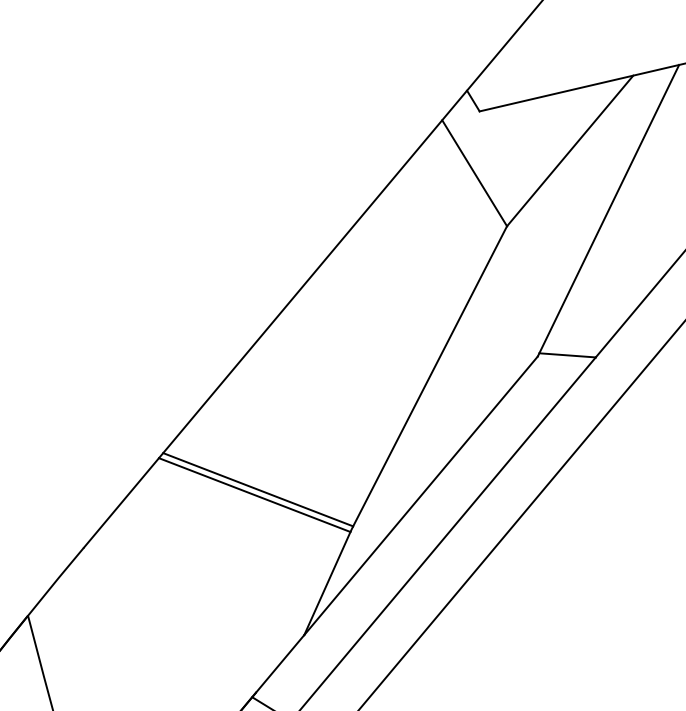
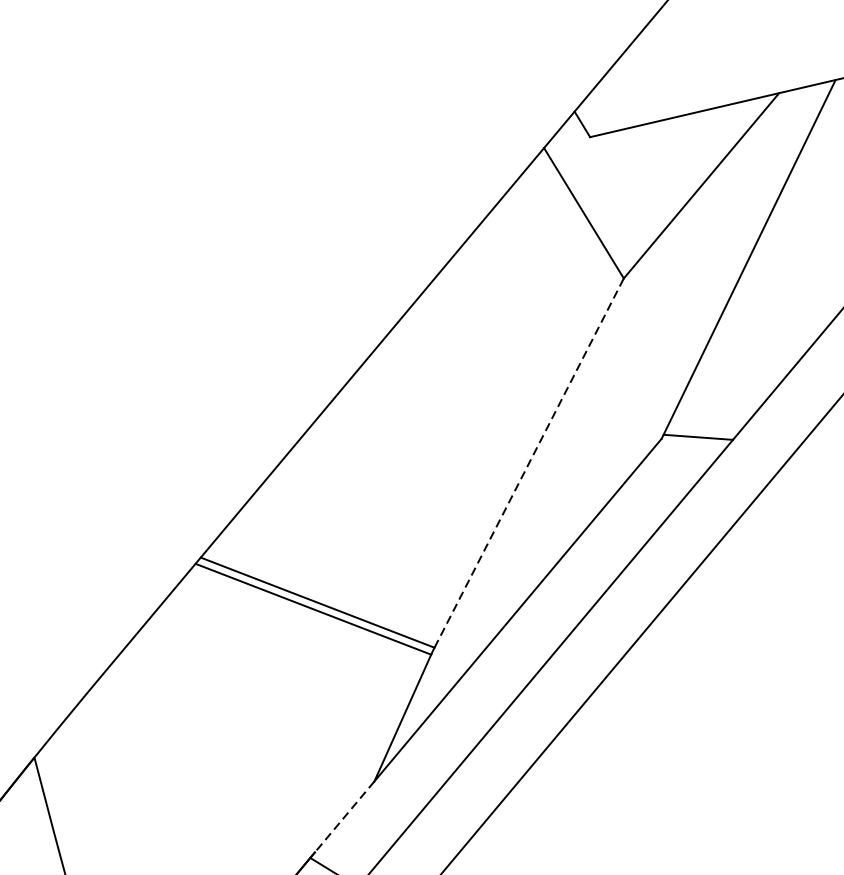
line: (430, 376) -> (529, 463), solid -> dashed
line: (280, 663) -> (345, 816), solid -> dashed

